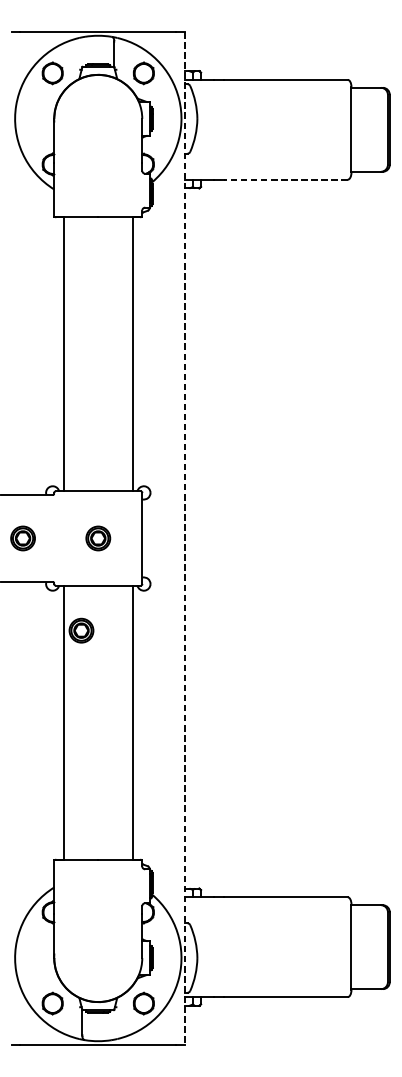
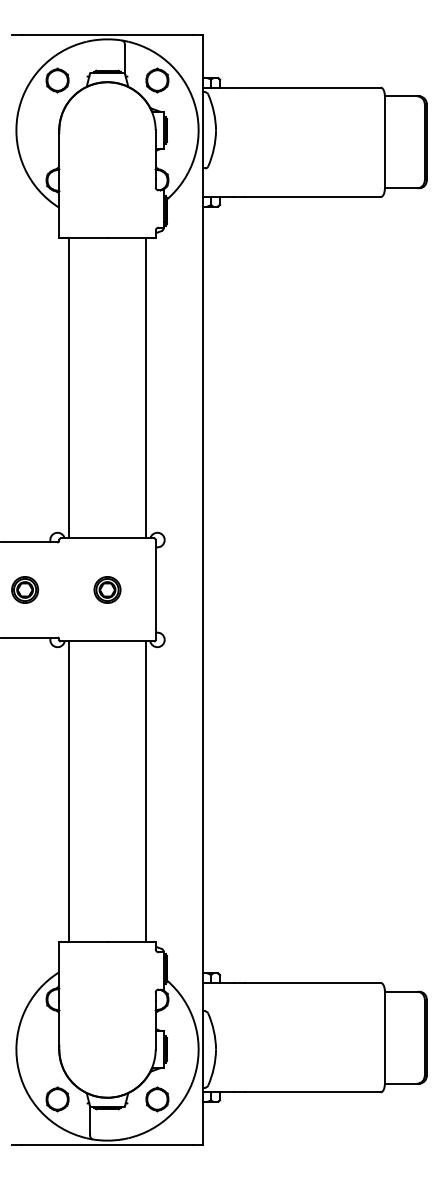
line: (285, 180) -> (312, 197), dashed -> solid
line: (185, 538) -> (202, 590), dashed -> solid
part: (81, 630) -> (89, 690), removed

